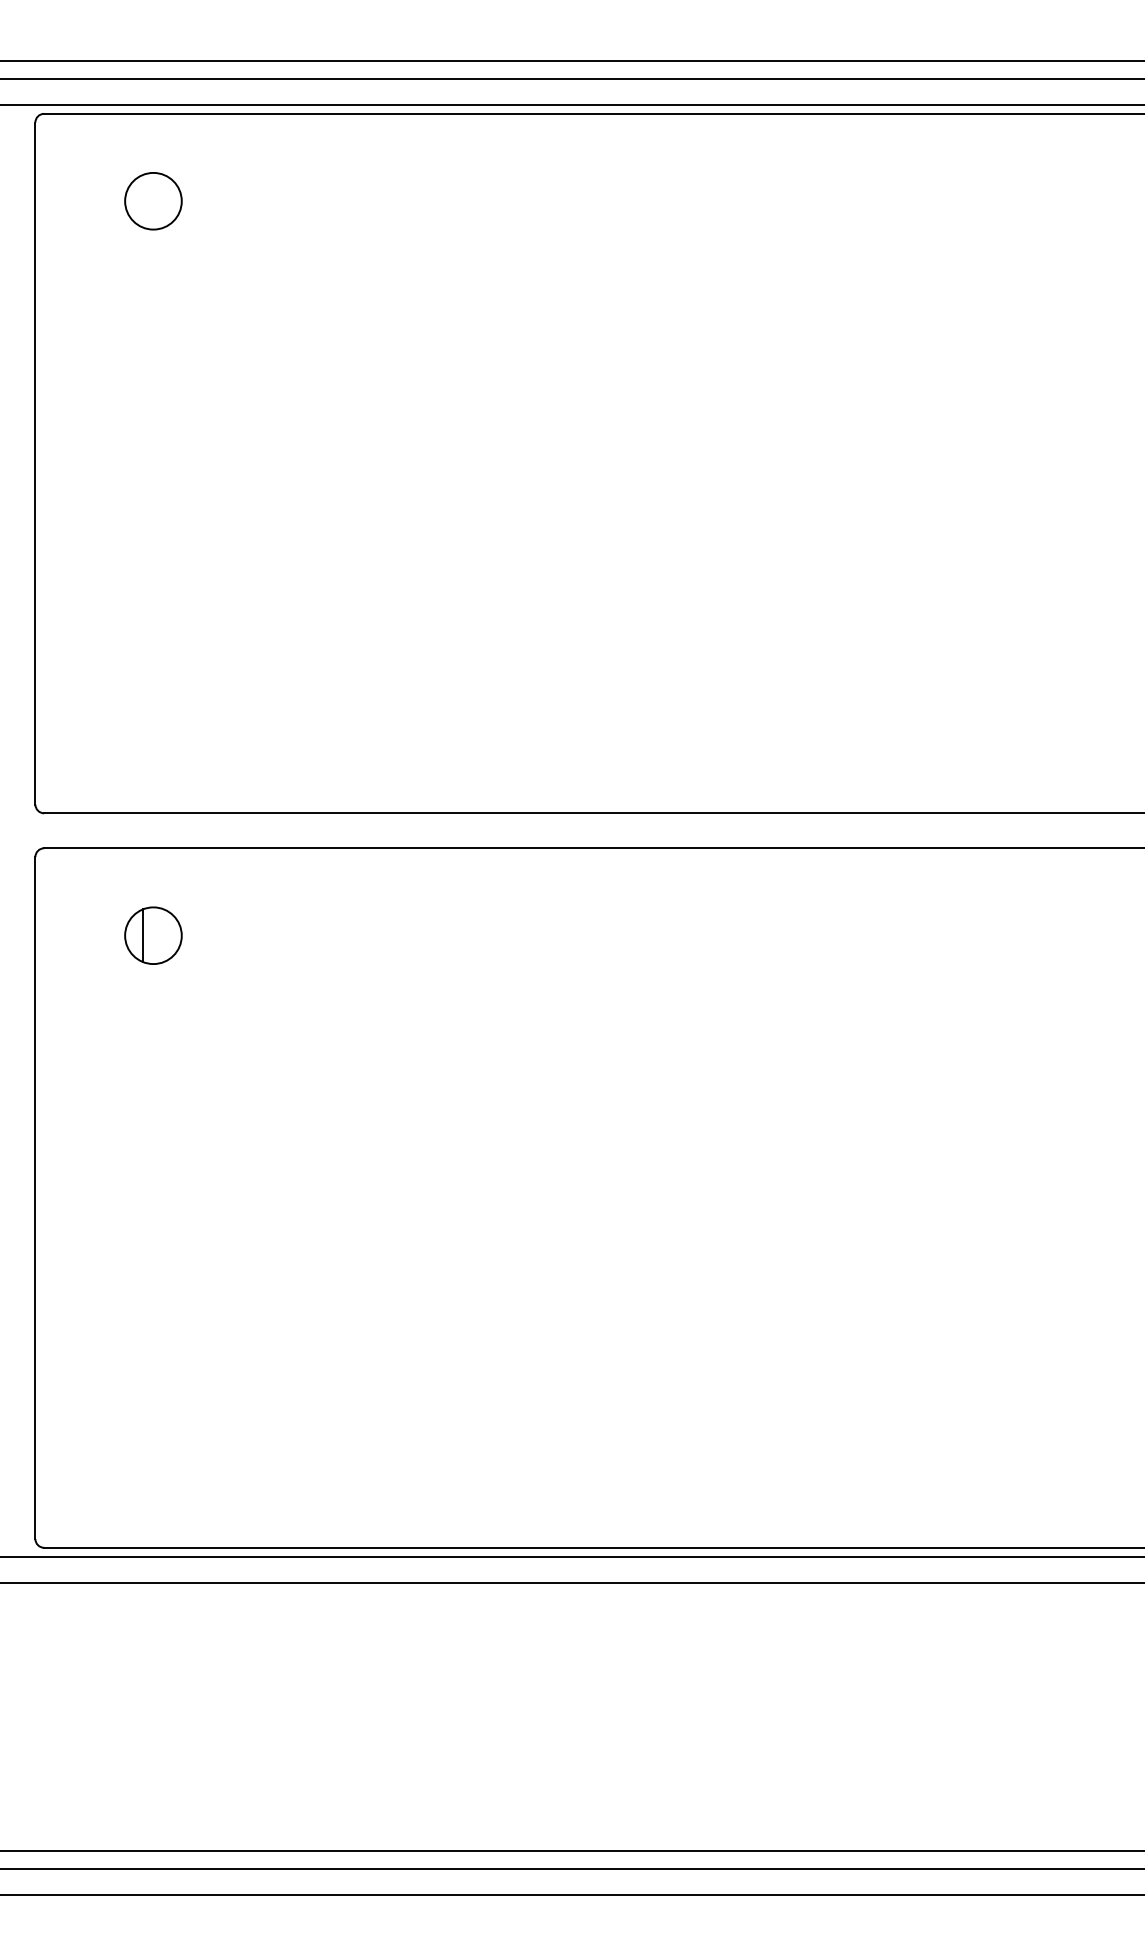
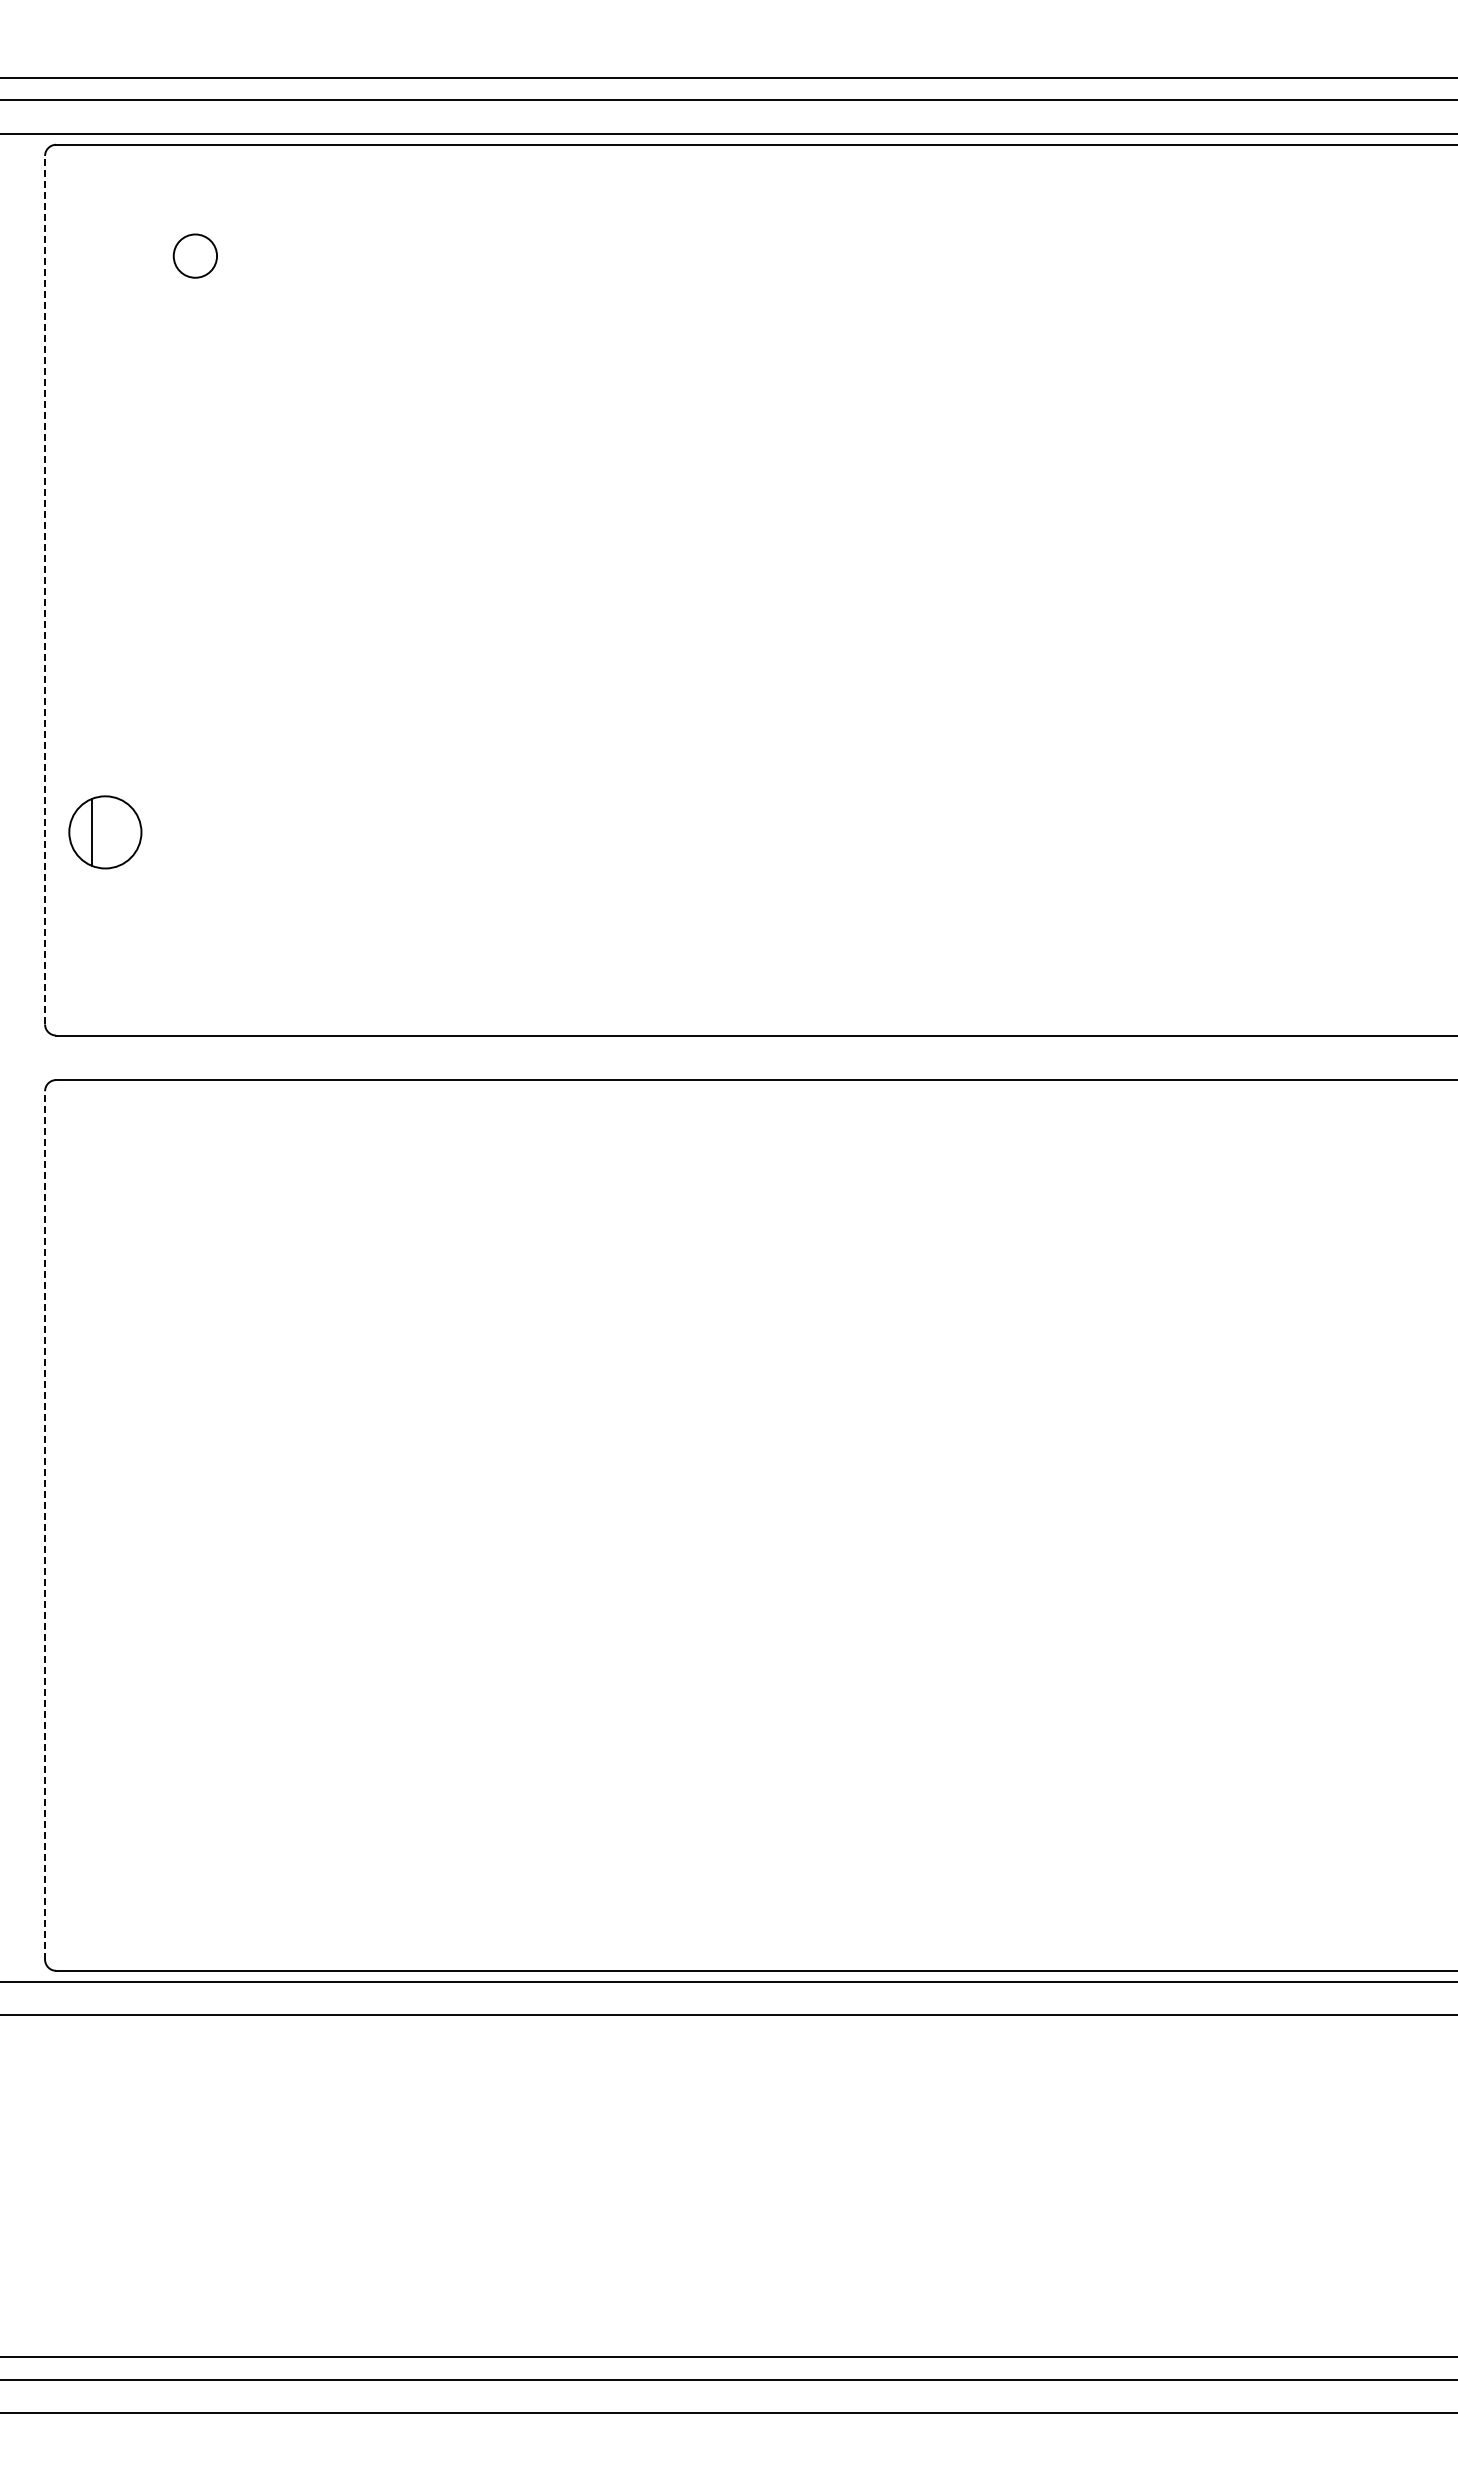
circle: (153, 201) -> (195, 256), size x0.6
line: (35, 463) -> (45, 589), solid -> dashed
part: (153, 935) -> (105, 832), moved
line: (35, 1197) -> (45, 1524), solid -> dashed

